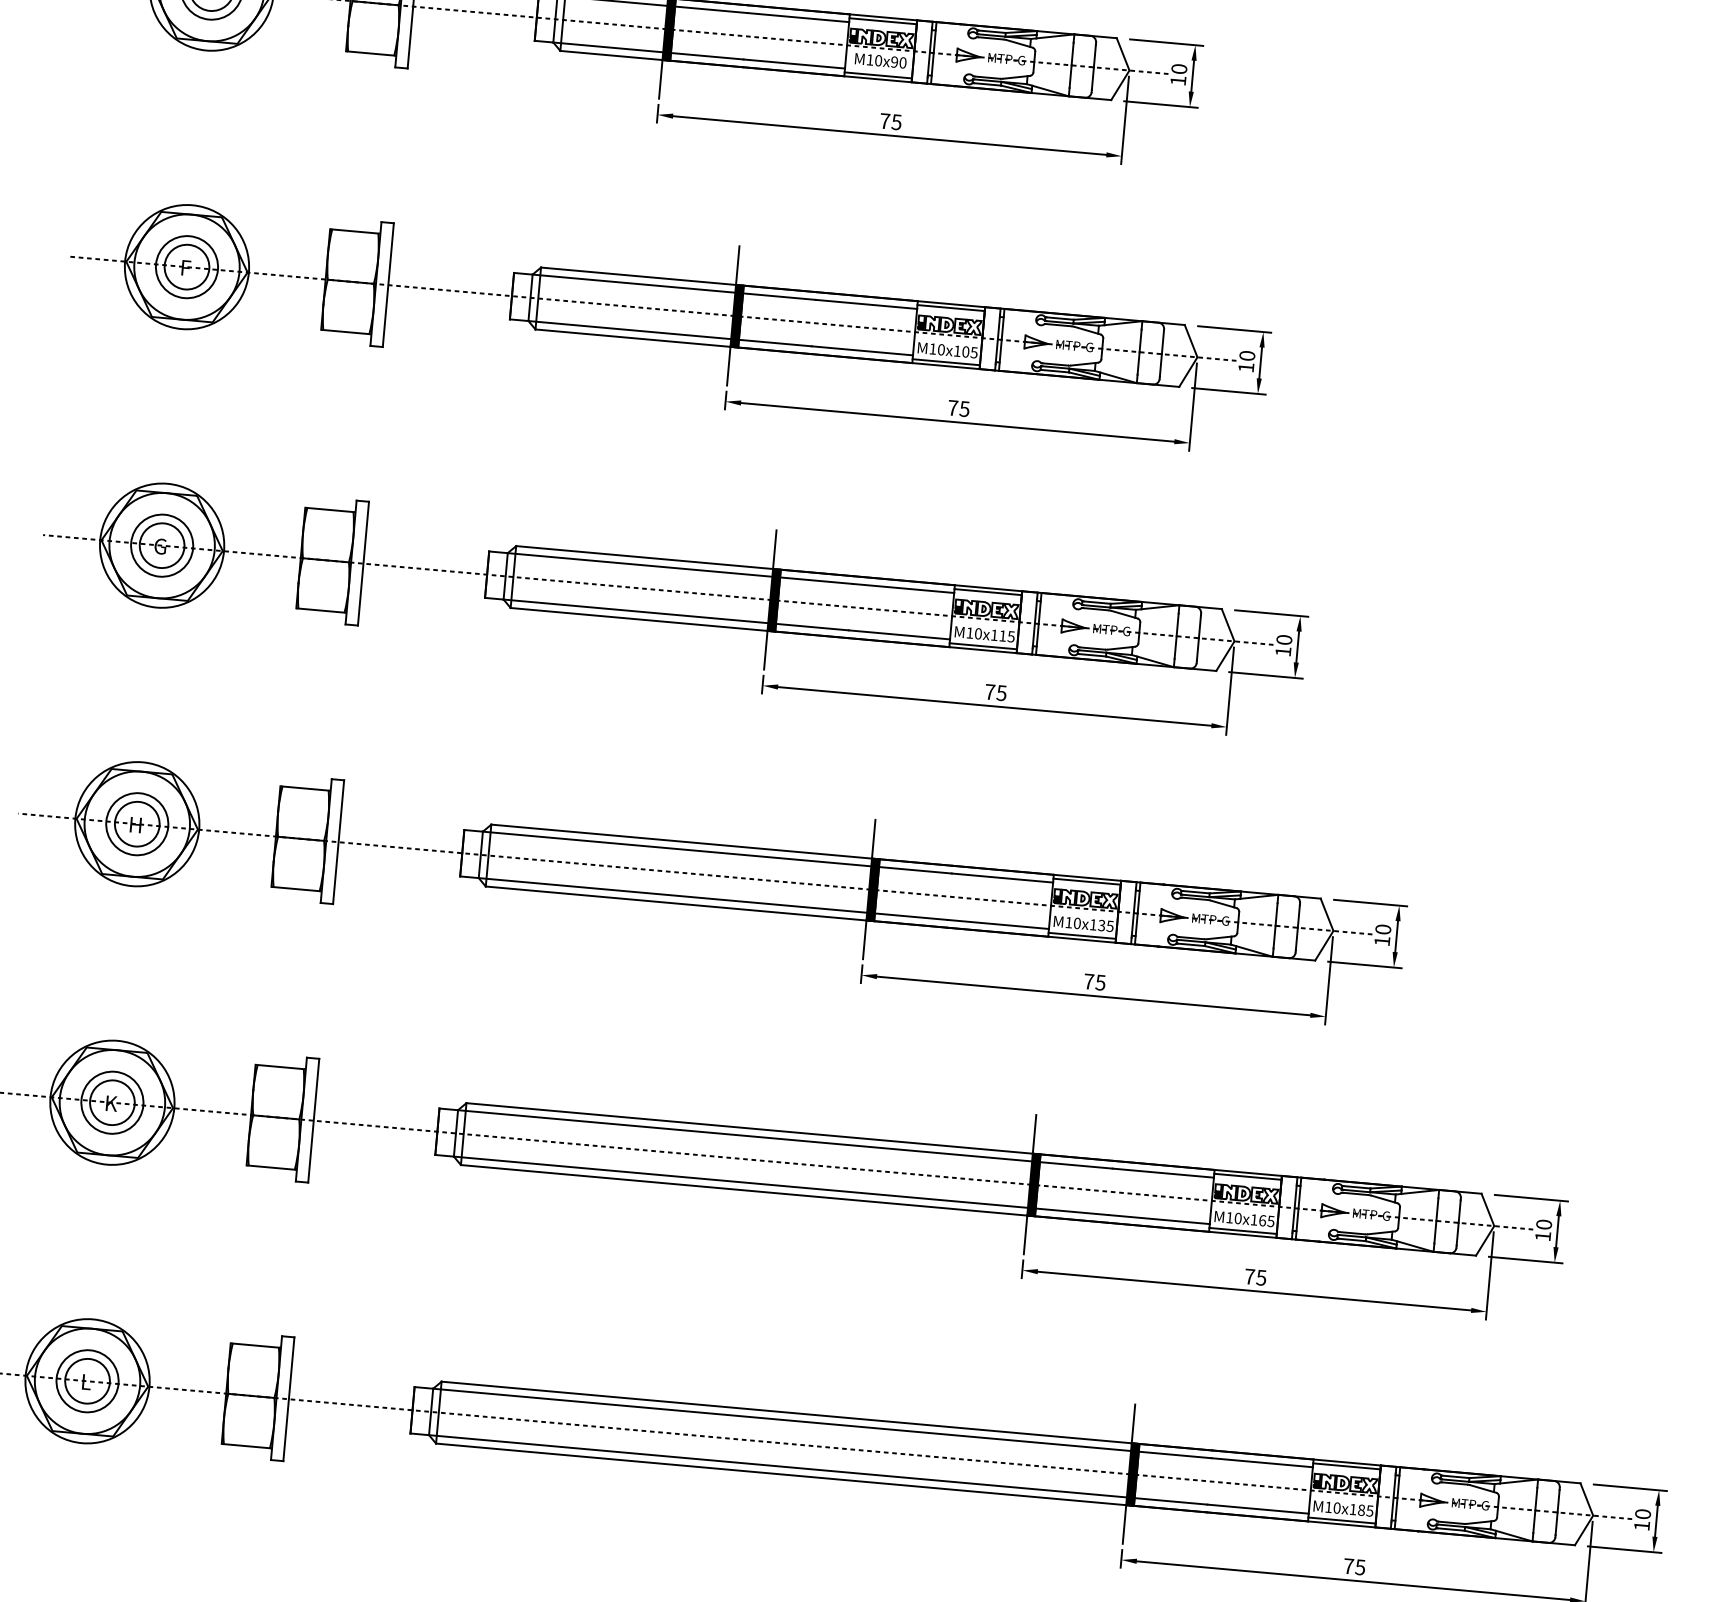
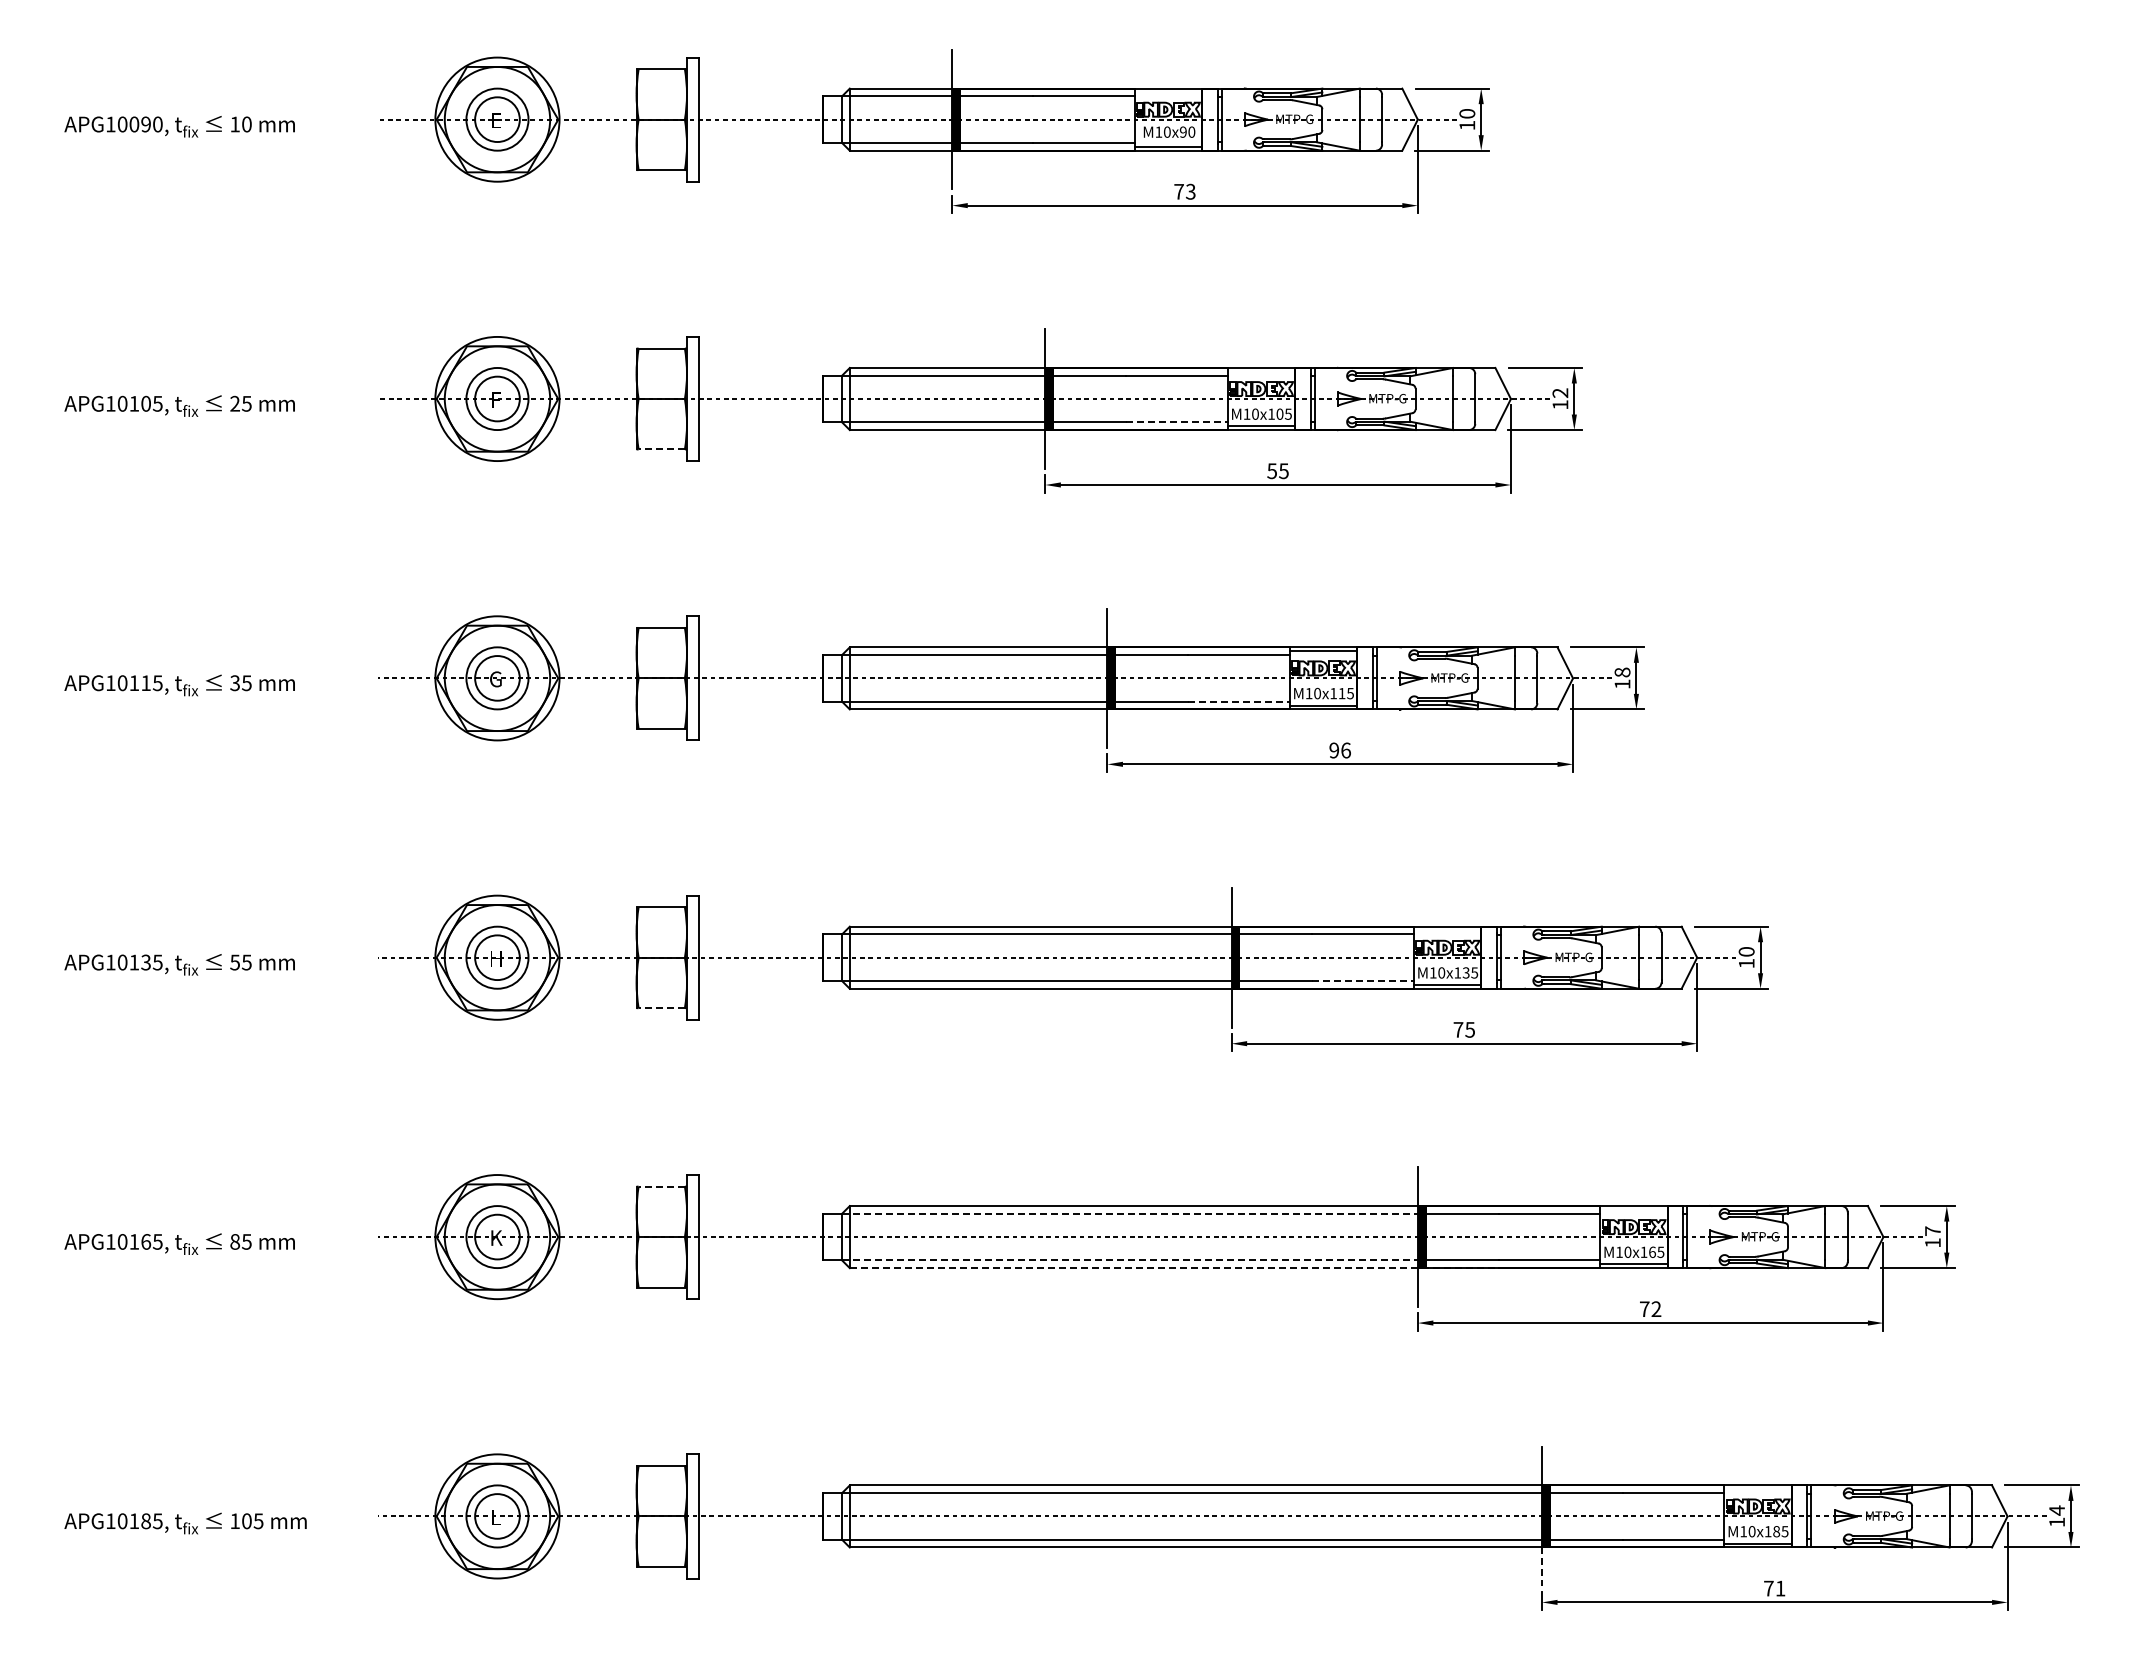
line: (883, 21) -> (1168, 92), removed
text: (896, 120) -> (1190, 190), 75 -> 73
line: (951, 307) -> (1261, 371), removed
line: (346, 332) -> (661, 449), solid -> dashed
line: (861, 351) -> (1176, 422), solid -> dashed
text: (1247, 355) -> (1560, 392), 10 -> 12
text: (953, 408) -> (1272, 471), 75 -> 55
line: (898, 634) -> (1238, 701), solid -> dashed
text: (1284, 639) -> (1622, 672), 10 -> 18
text: (995, 692) -> (1339, 750), 75 -> 96
line: (1086, 881) -> (1447, 930), removed
line: (296, 889) -> (661, 1008), solid -> dashed
line: (998, 924) -> (1363, 981), solid -> dashed
line: (280, 1066) -> (661, 1186), solid -> dashed
line: (744, 1135) -> (1129, 1213), solid -> dashed
line: (1247, 1176) -> (1633, 1209), removed
line: (740, 1182) -> (1129, 1260), solid -> dashed
line: (784, 1194) -> (1174, 1268), solid -> dashed
text: (1543, 1223) -> (1932, 1230), 10 -> 17
text: (1261, 1278) -> (1656, 1309), 75 -> 72
line: (1346, 1466) -> (1757, 1489), removed
text: (1643, 1514) -> (2057, 1510), 10 -> 14
line: (1123, 1525) -> (1541, 1567), solid -> dashed
text: (1360, 1567) -> (1780, 1588), 75 -> 71

